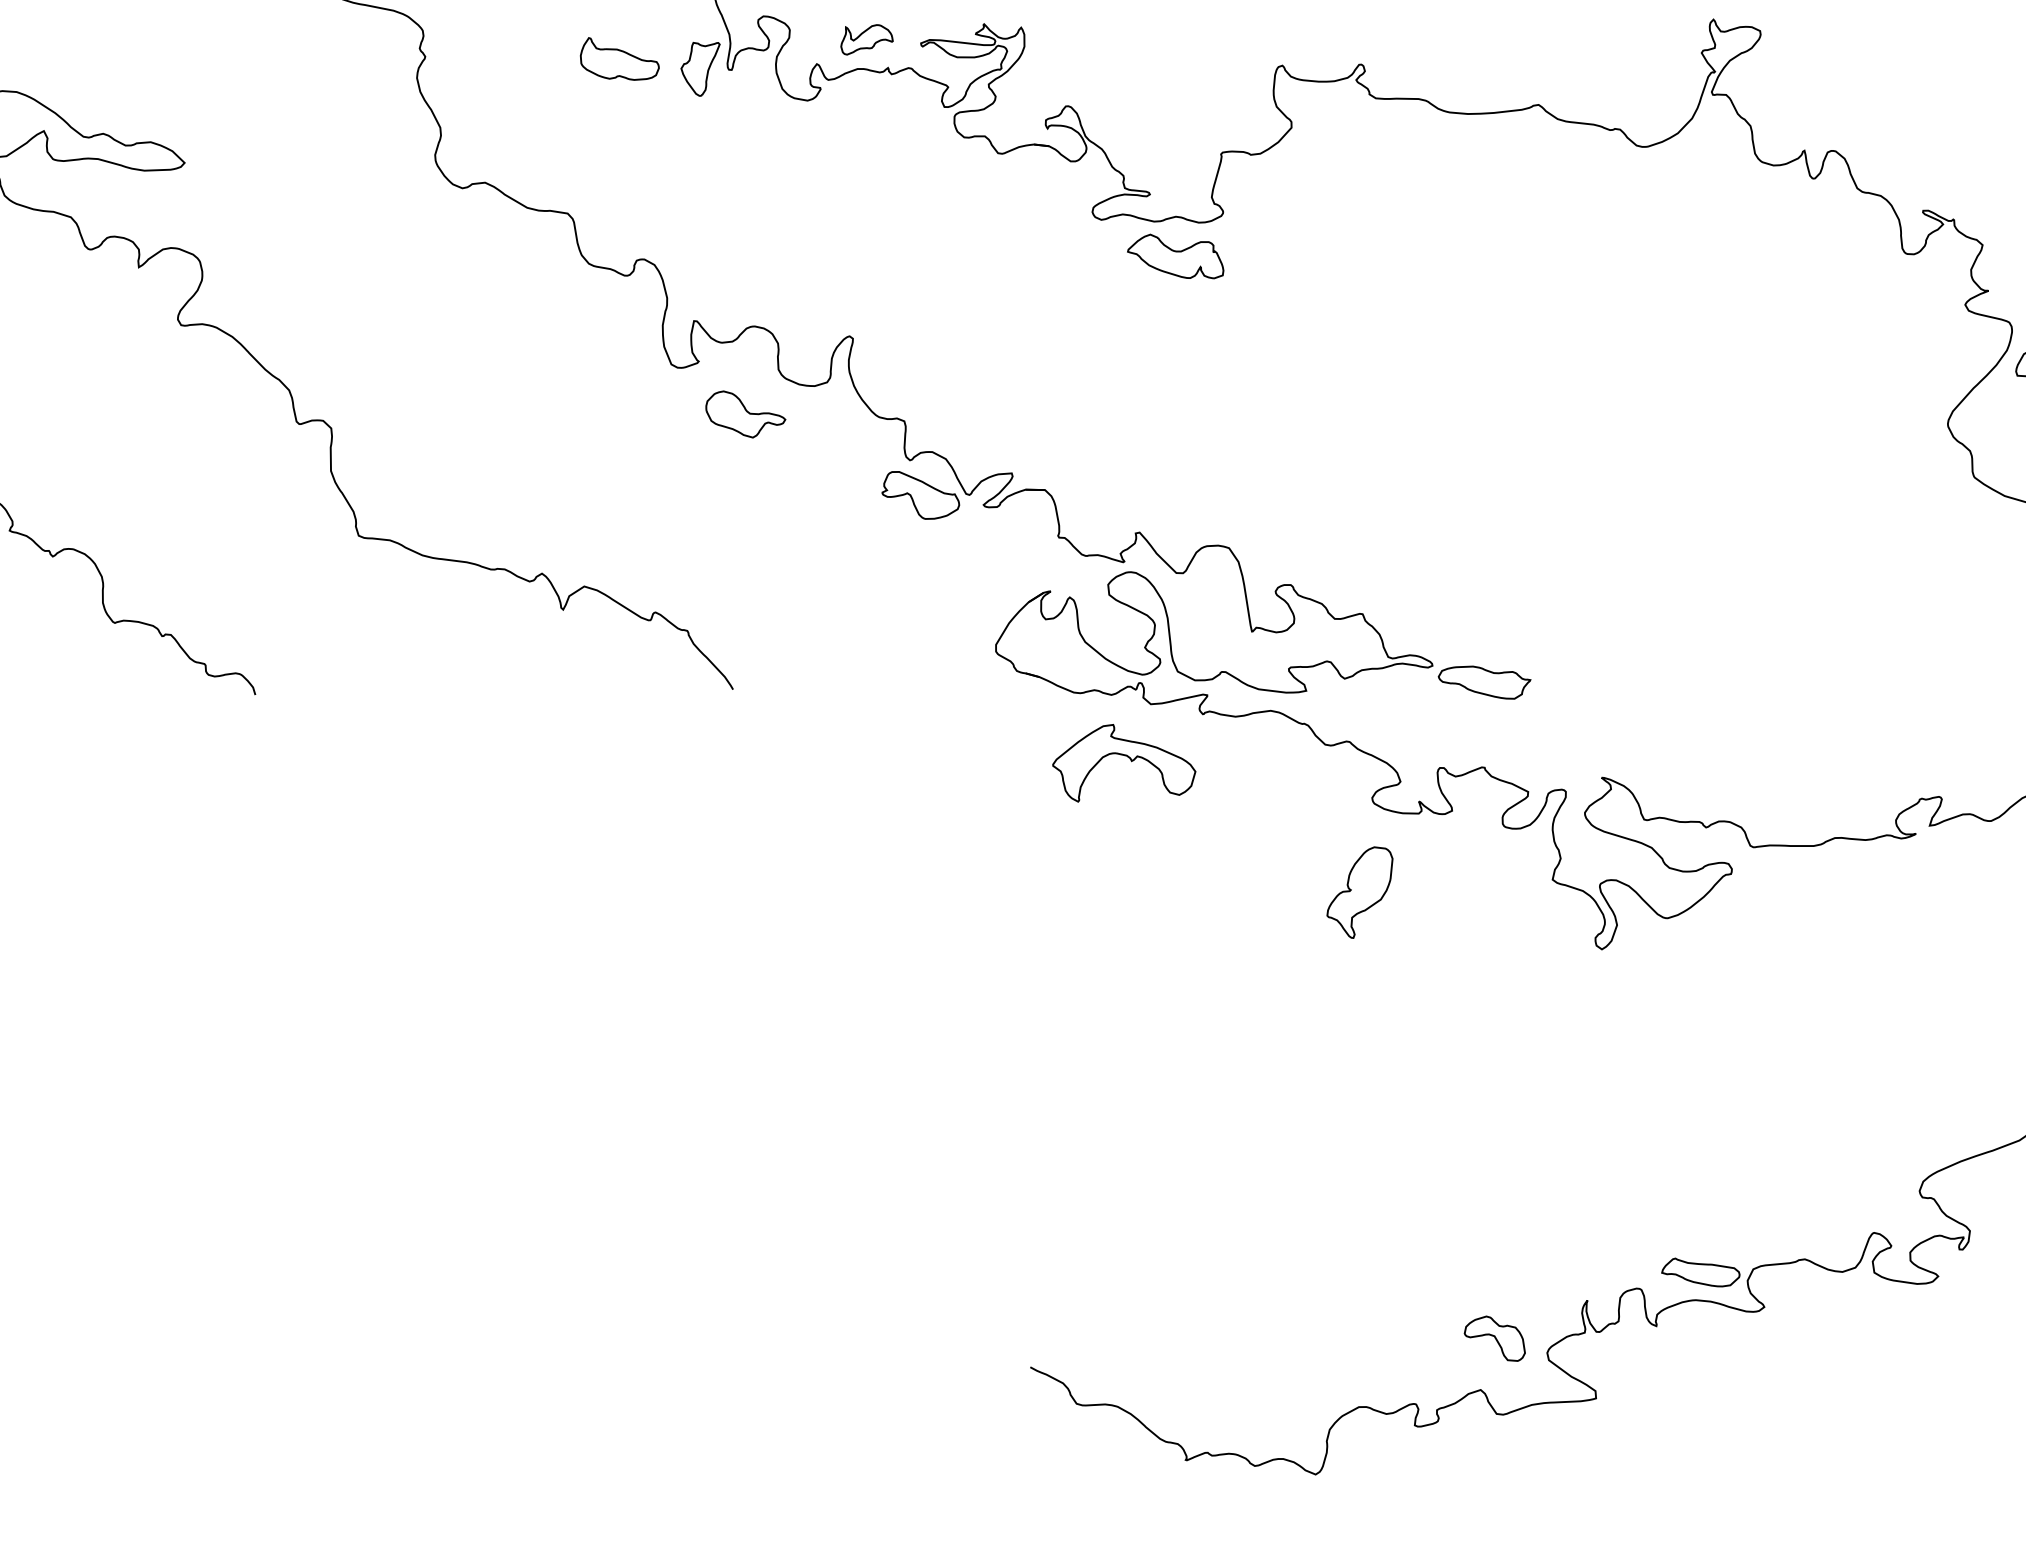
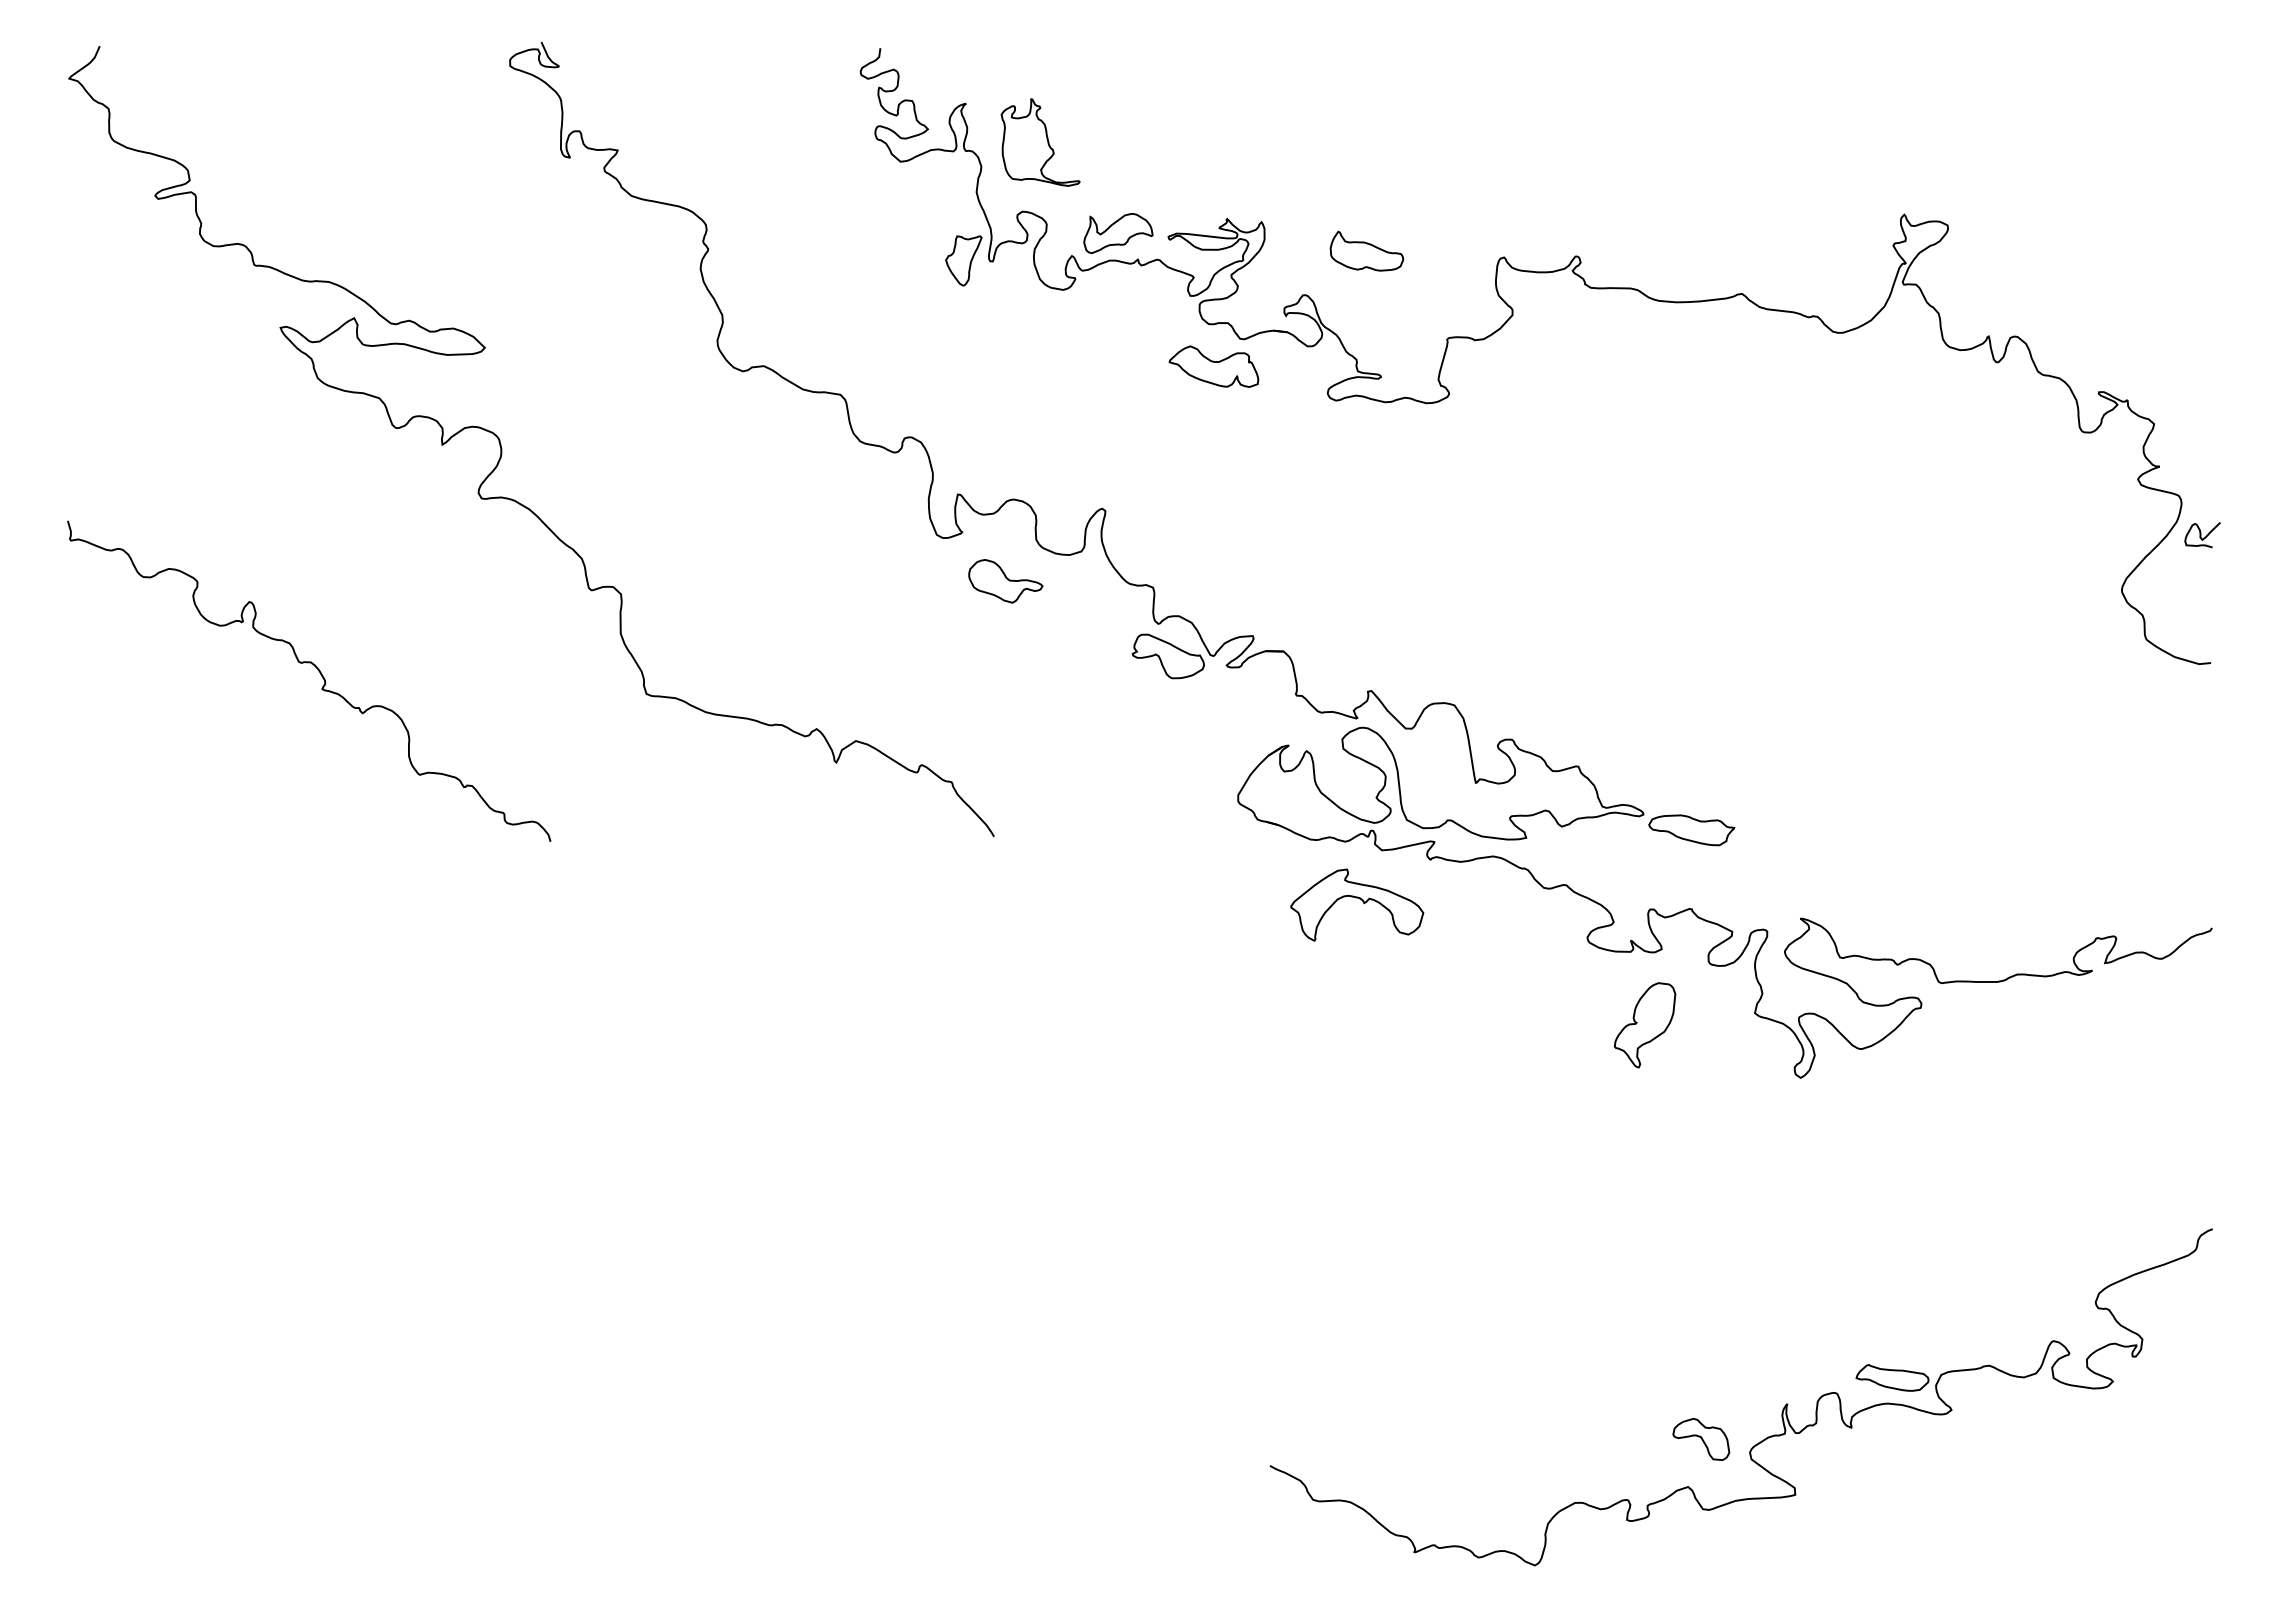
part: (867, 39) -> (1118, 233), size x1.43
part: (619, 59) -> (1366, 251), moved
part: (1175, 256) -> (1213, 366), moved
part: (1360, 892) -> (1645, 1025), moved

